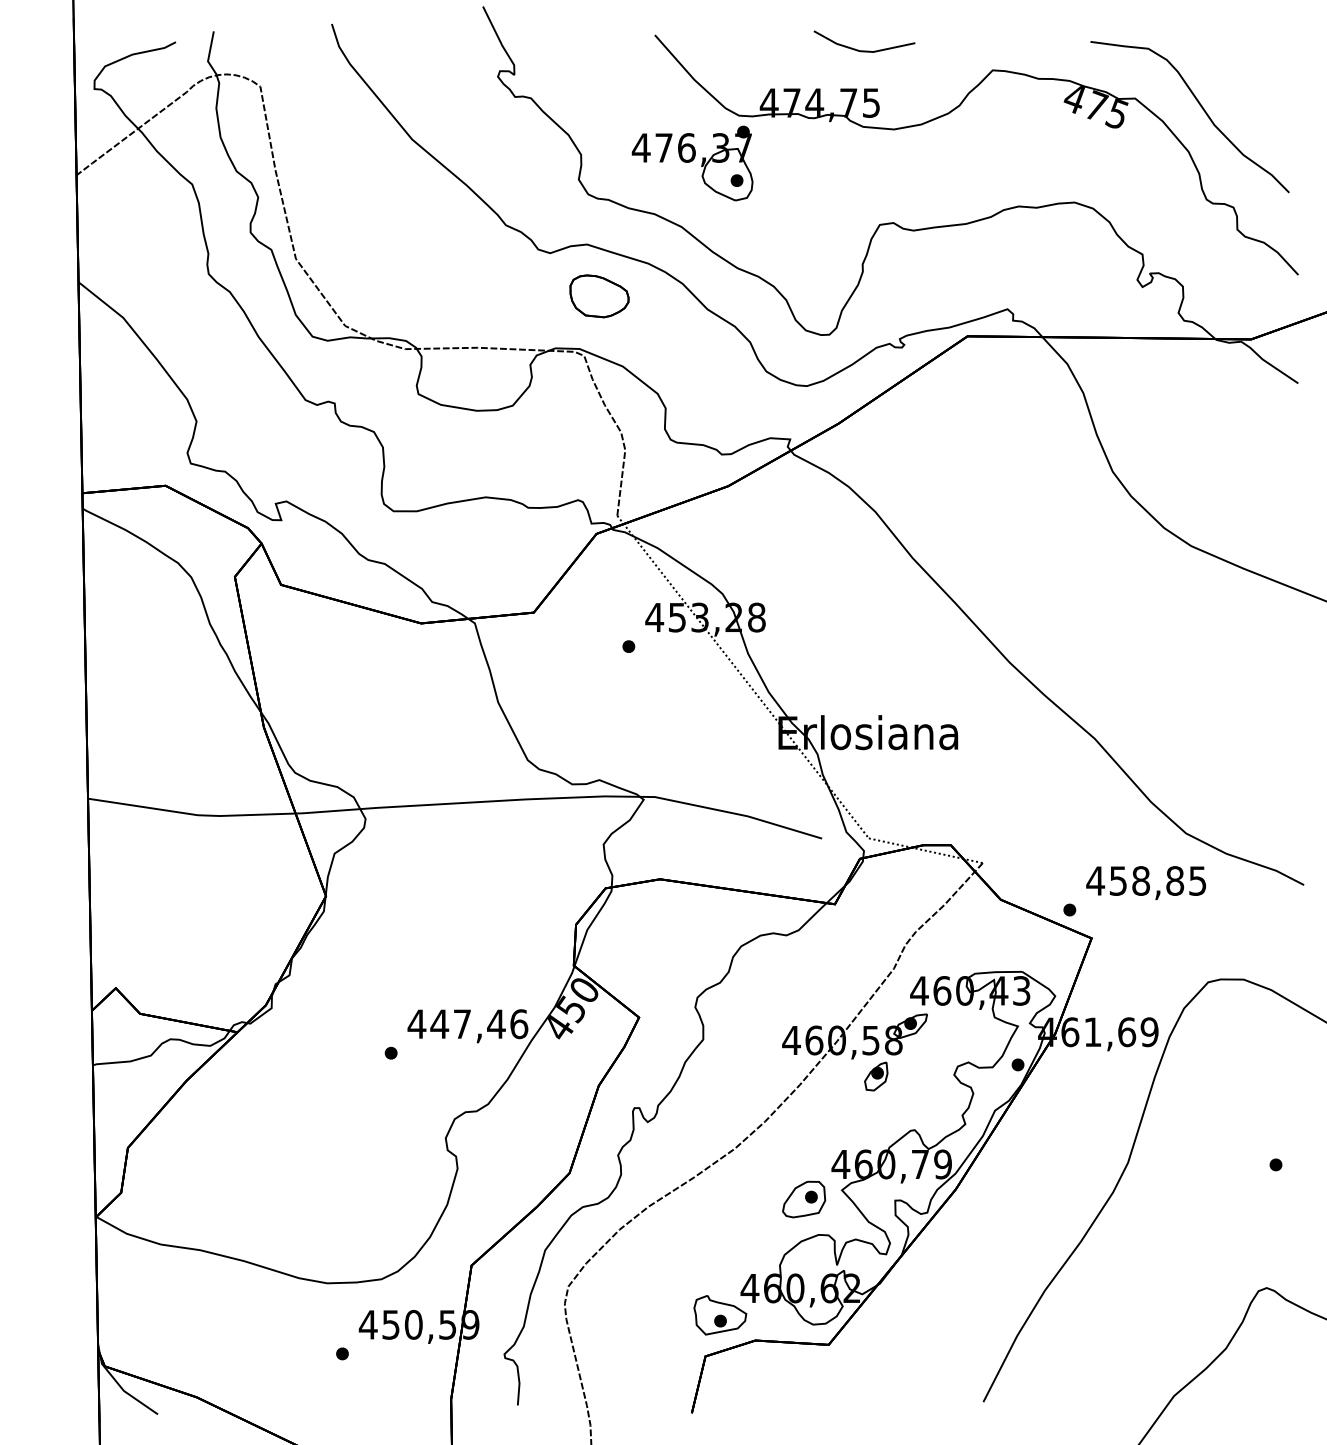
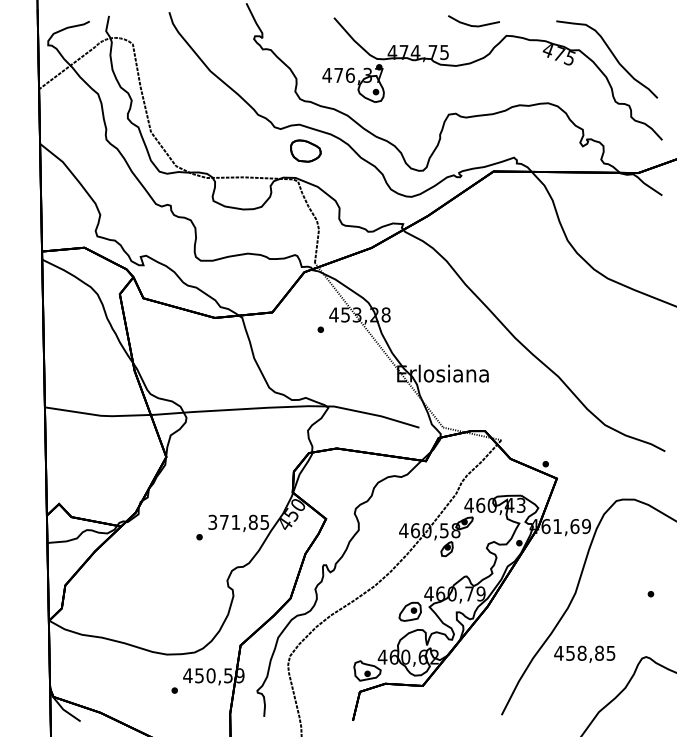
line: (863, 50) -> (473, 25), moved
text: (1145, 881) -> (584, 653), moved
text: (467, 1022) -> (238, 521), 447,46 -> 371,85

